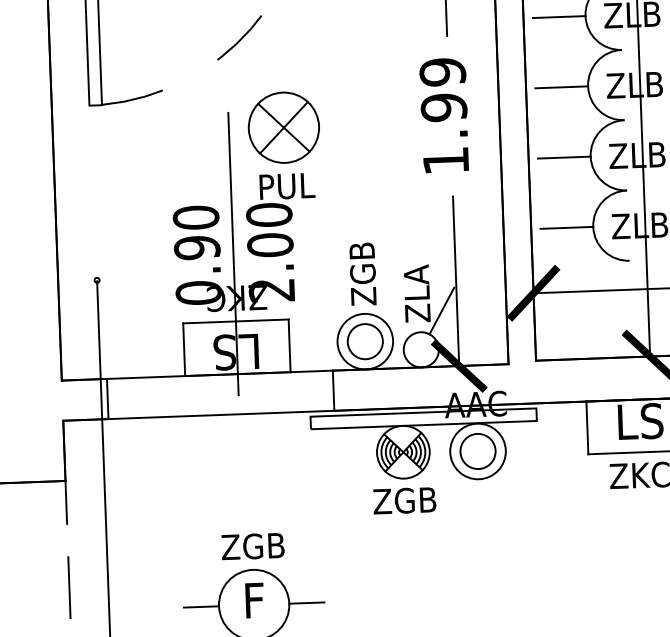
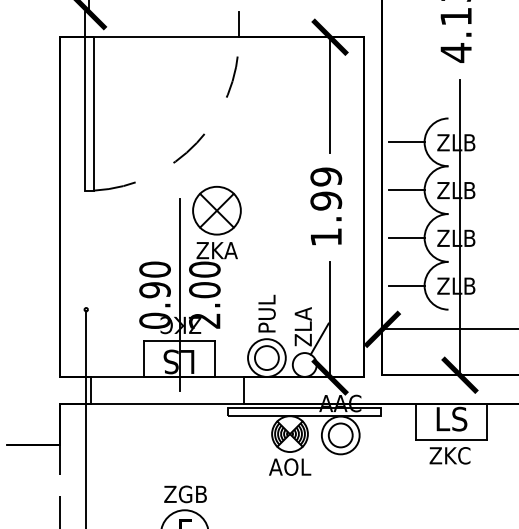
text: (285, 186) -> (216, 250), PUL -> ZKA
text: (362, 273) -> (266, 311), ZGB -> PUL
text: (404, 499) -> (289, 466), ZGB -> AOL

